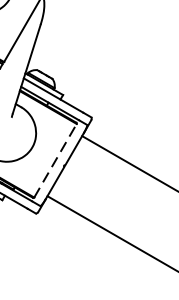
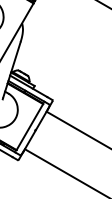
line: (54, 161) -> (29, 127), dashed -> solid

